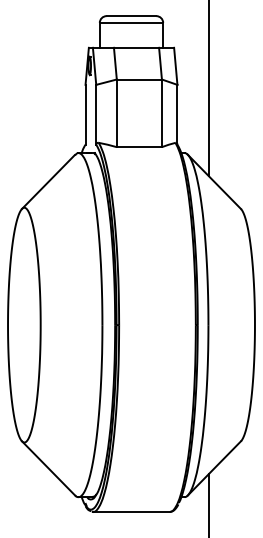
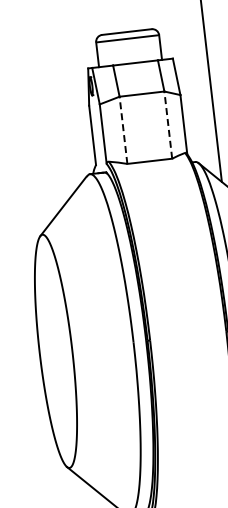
line: (116, 113) -> (123, 130), solid -> dashed
line: (161, 113) -> (167, 125), solid -> dashed

